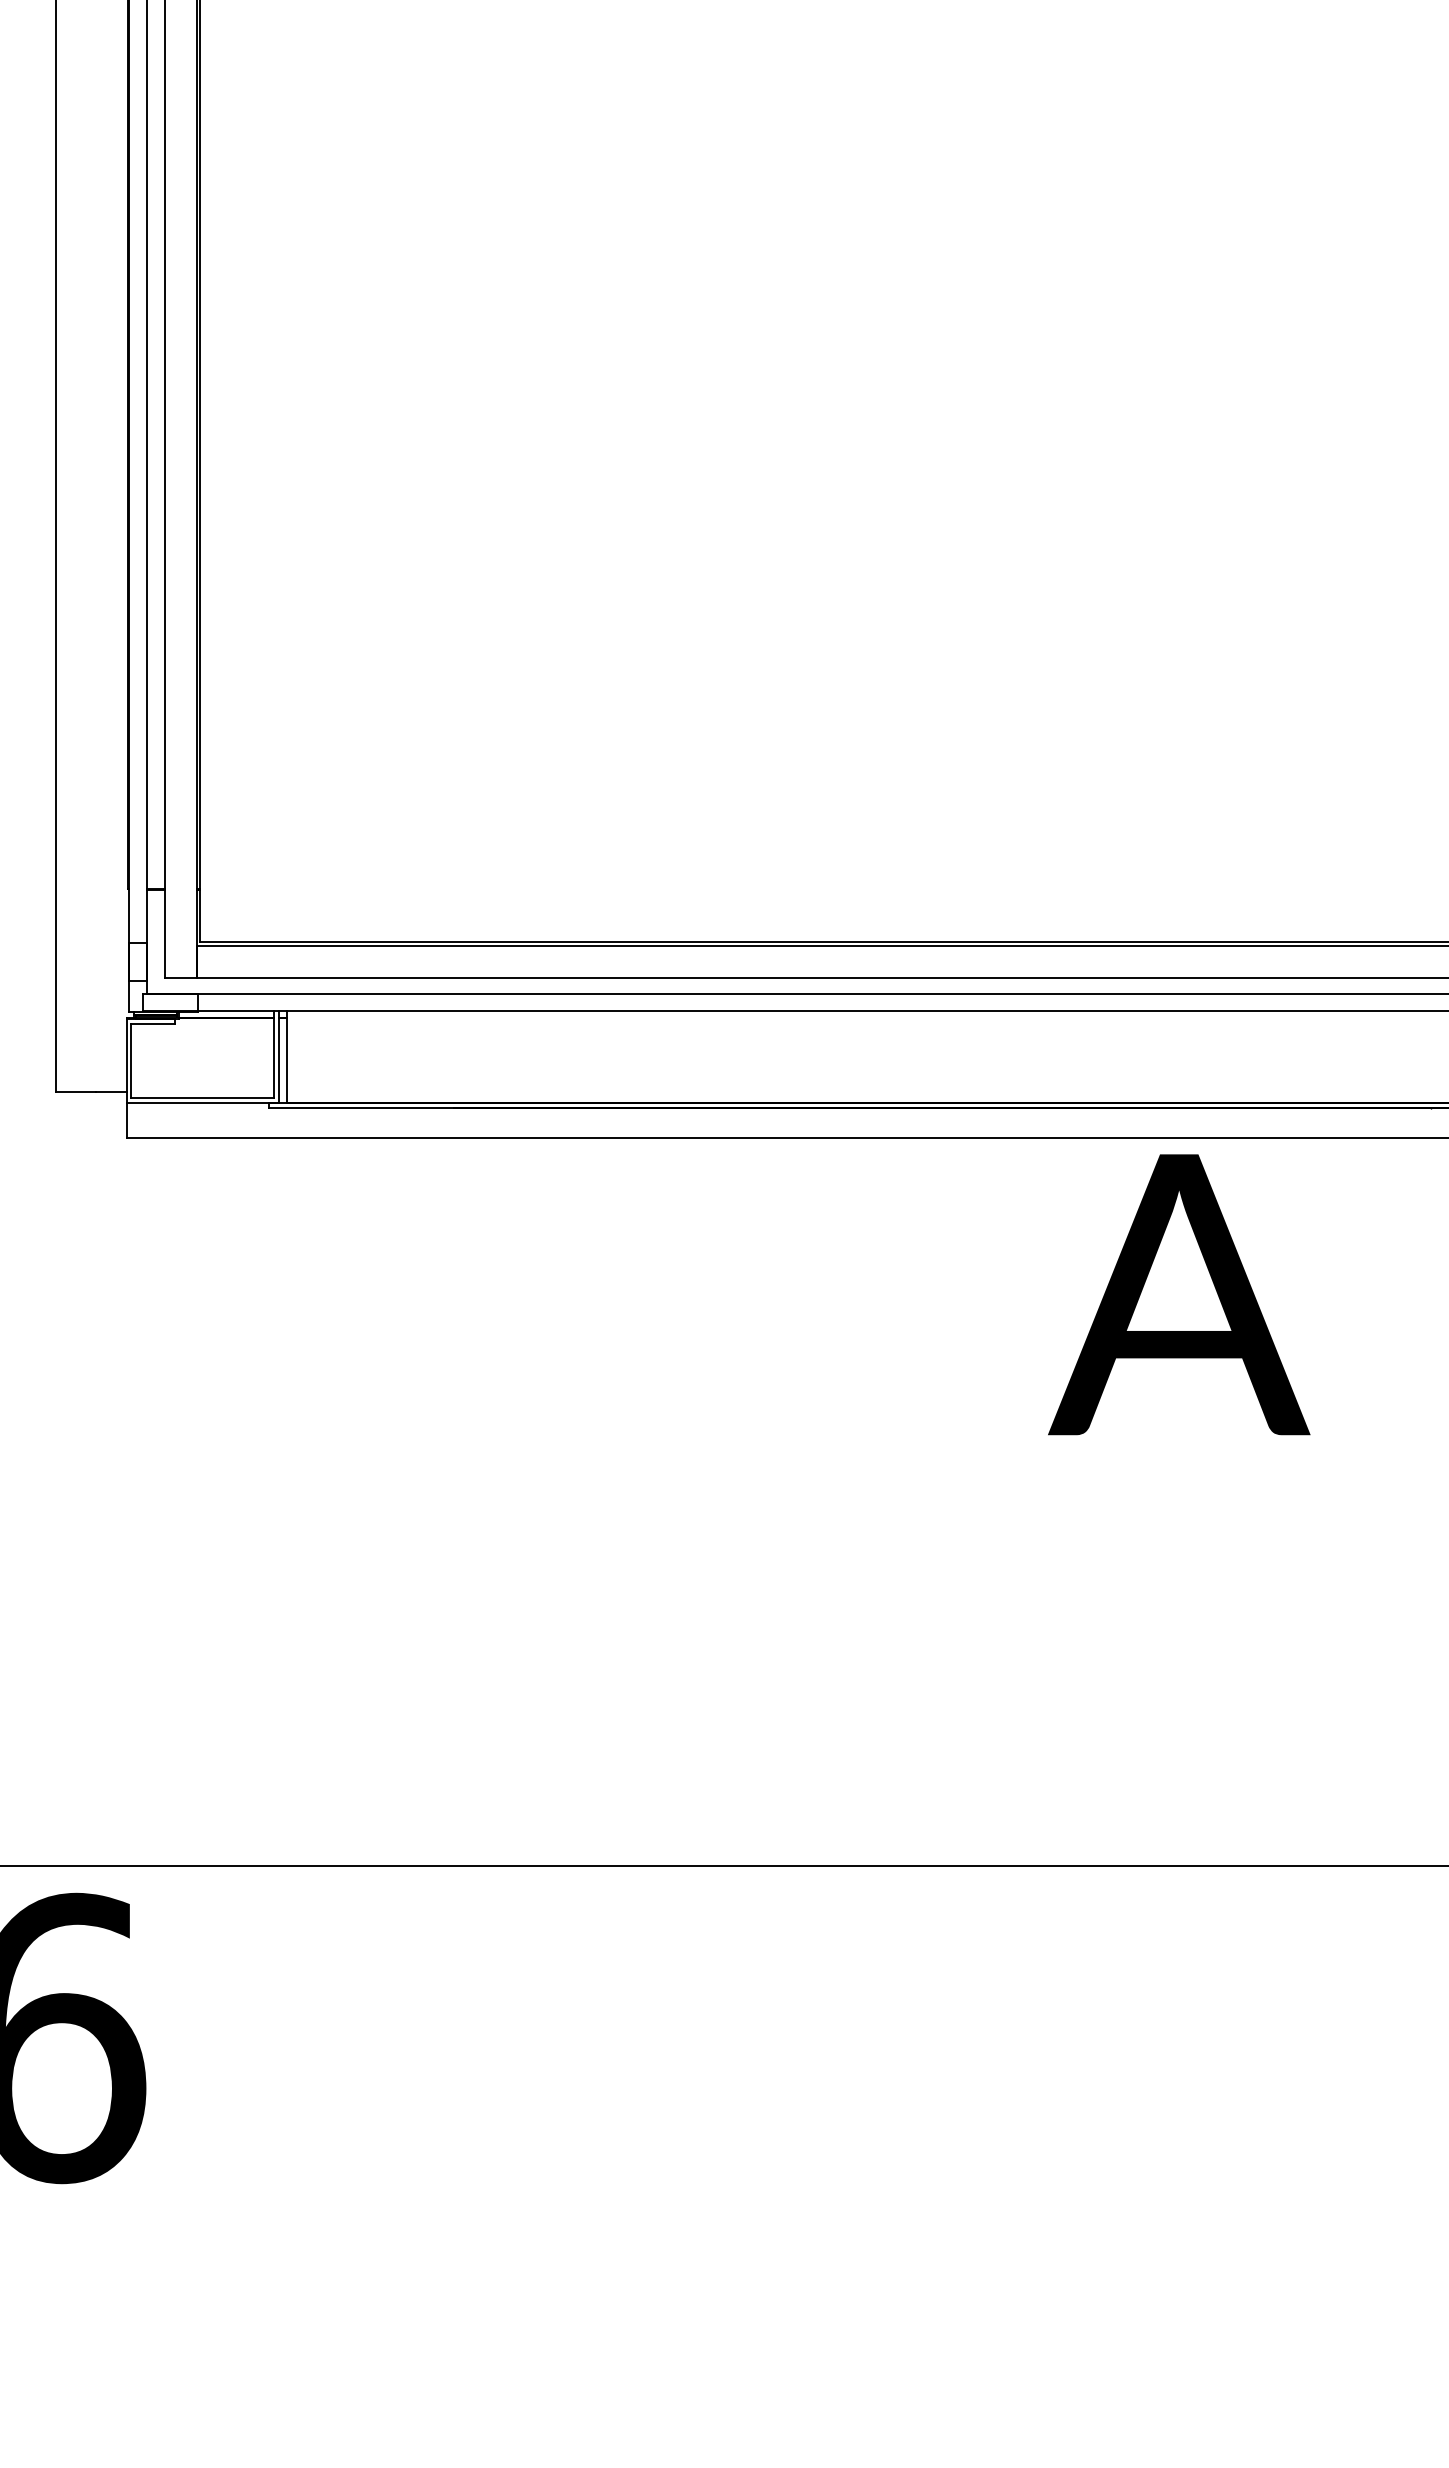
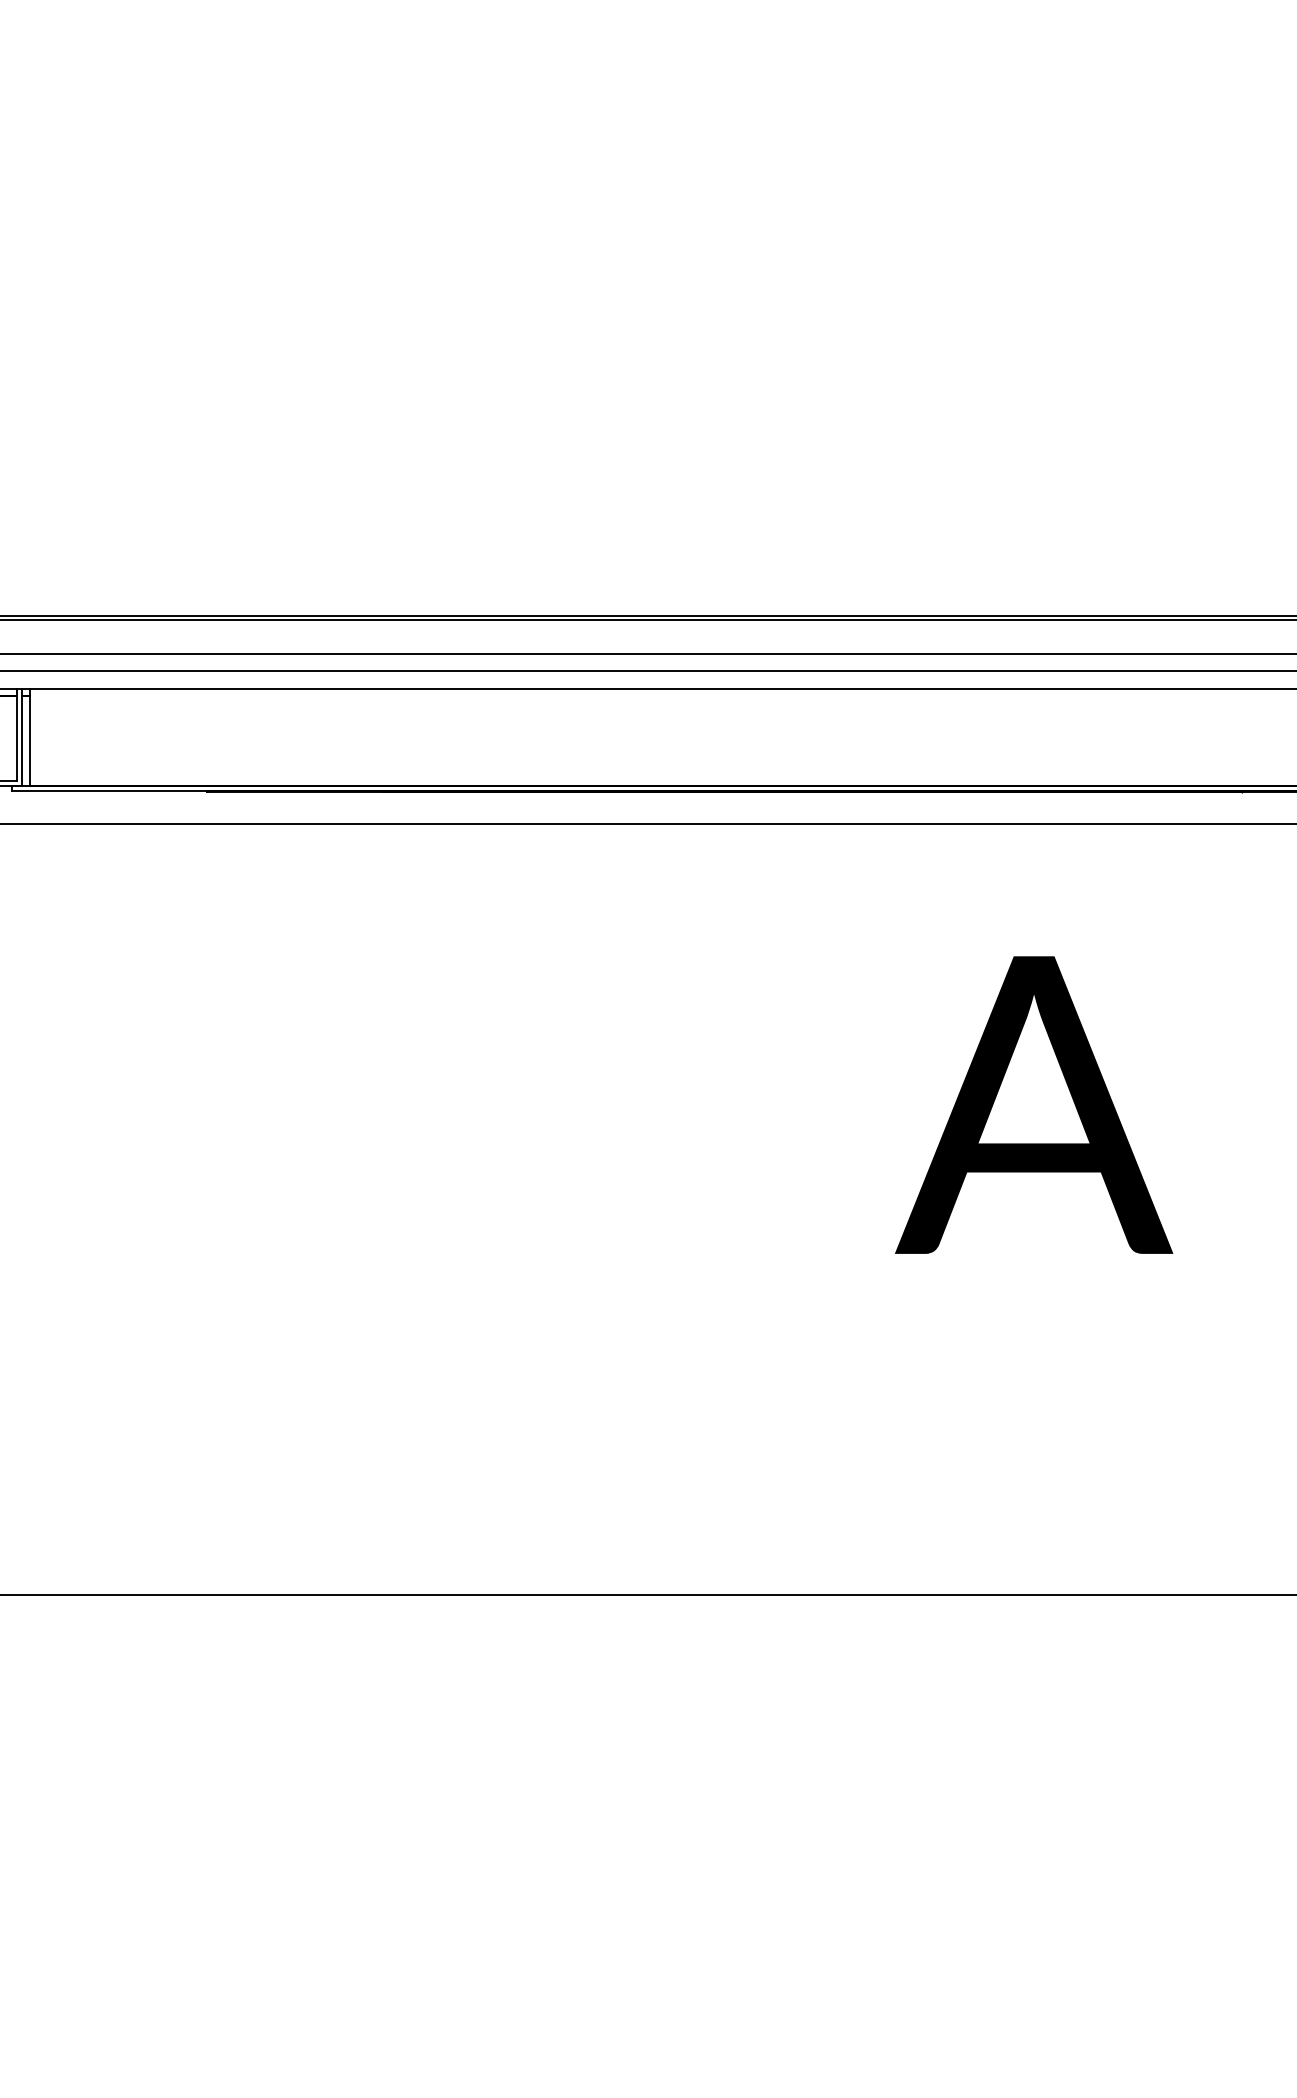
text: (1179, 1294) -> (1034, 1104), moved

